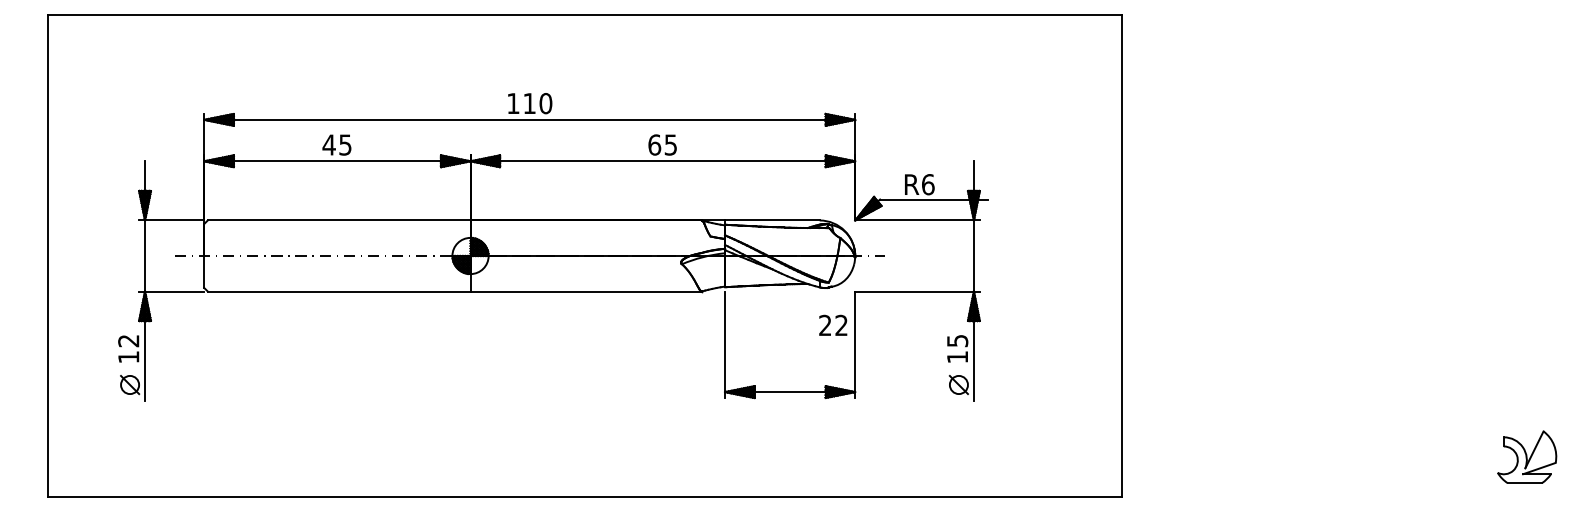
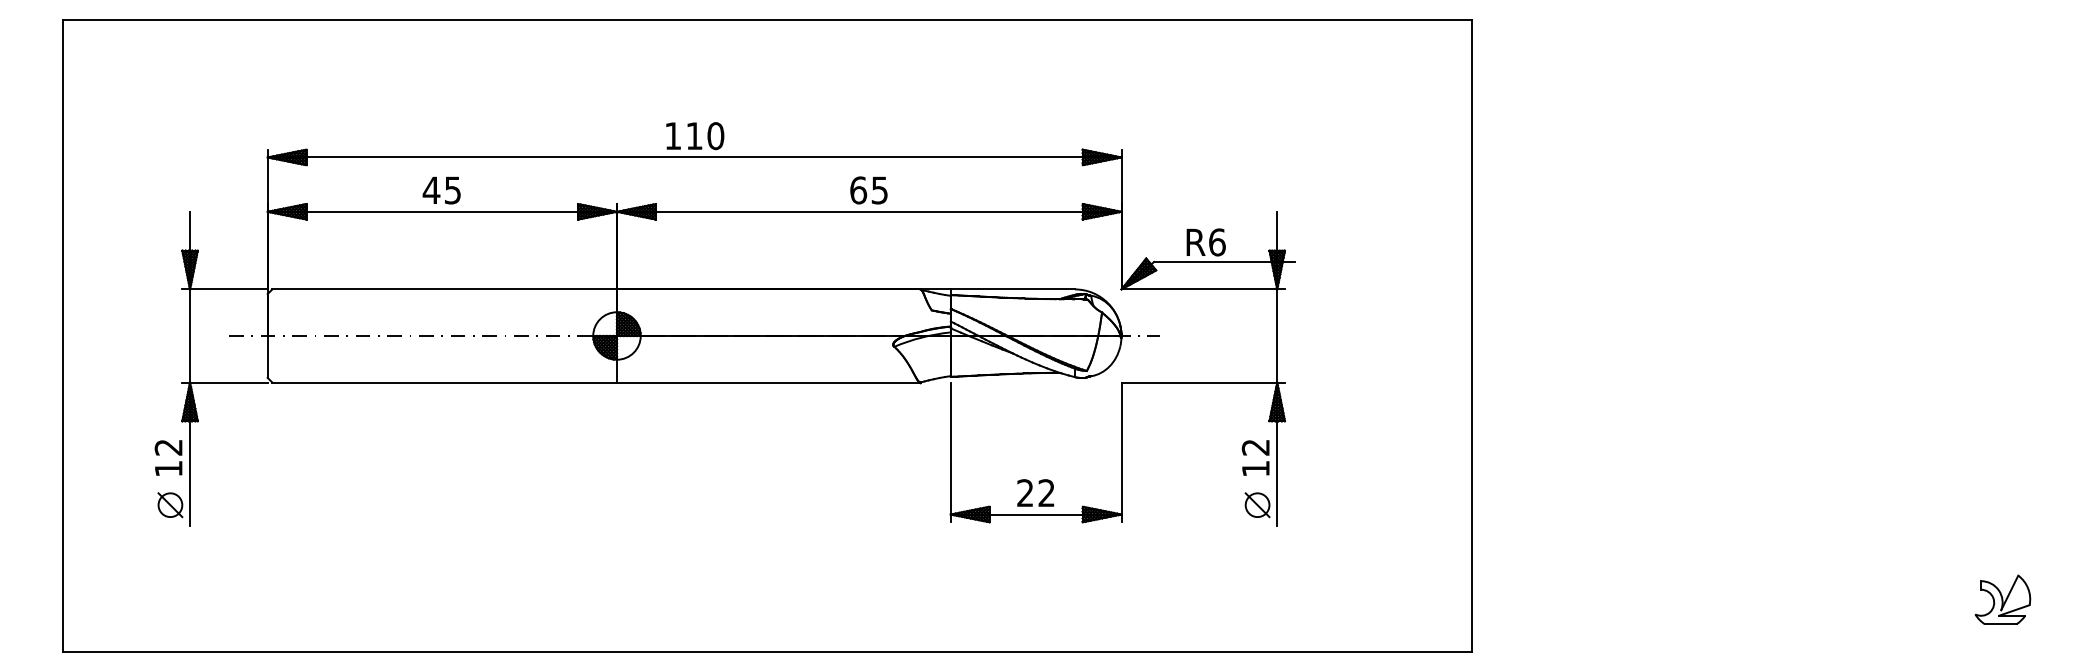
text: (833, 324) -> (1035, 492), moved
text: (957, 341) -> (1255, 447), 15 -> 12
part: (1526, 456) -> (2002, 599), size x0.71

